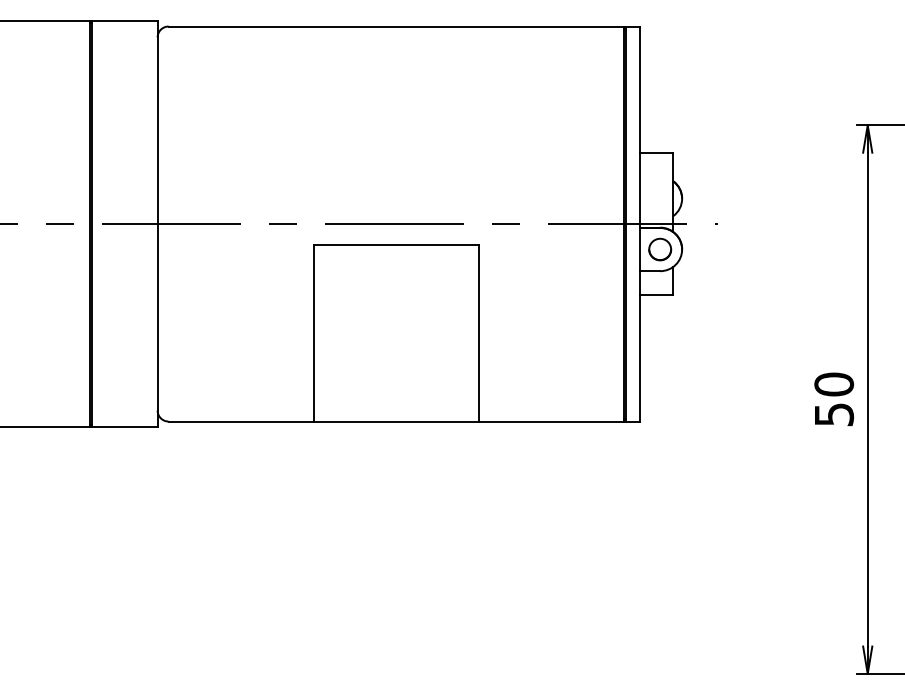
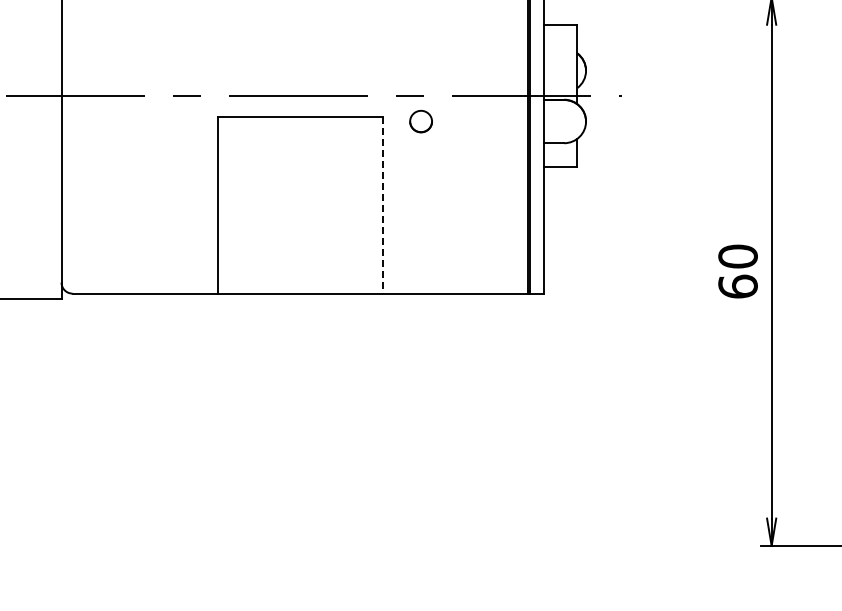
part: (660, 249) -> (421, 121), moved
line: (478, 333) -> (382, 205), solid -> dashed
text: (834, 414) -> (738, 286), 50 -> 60

